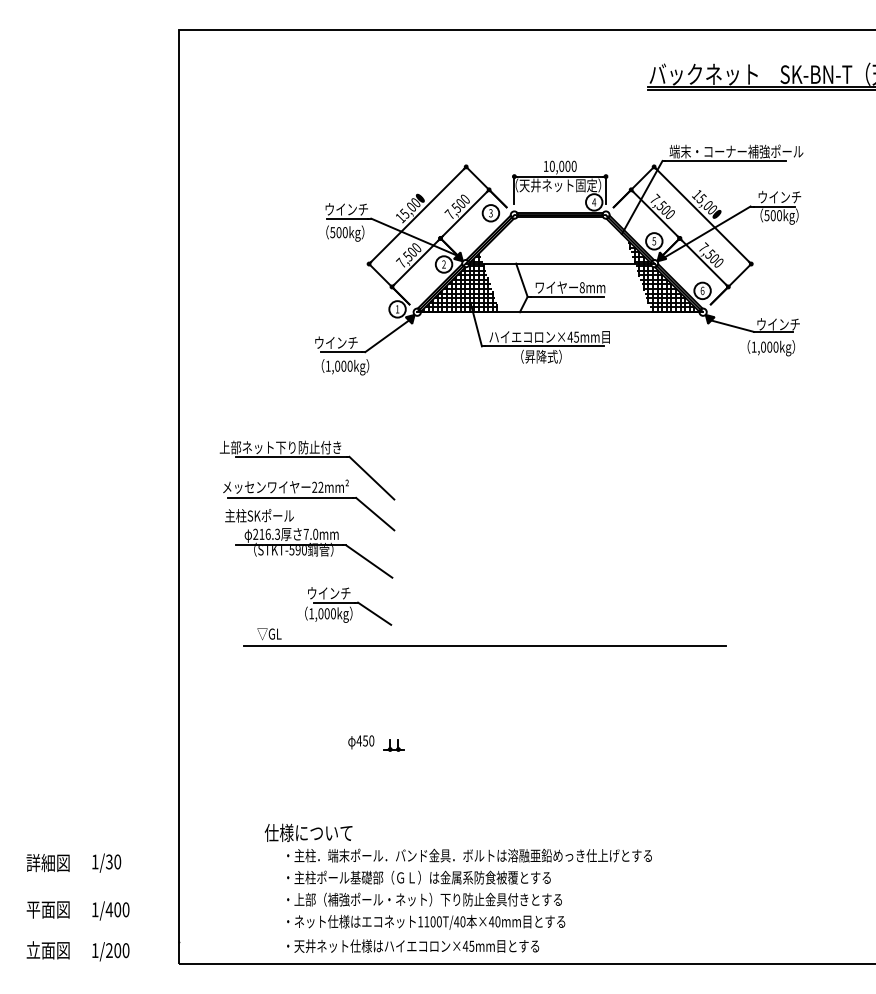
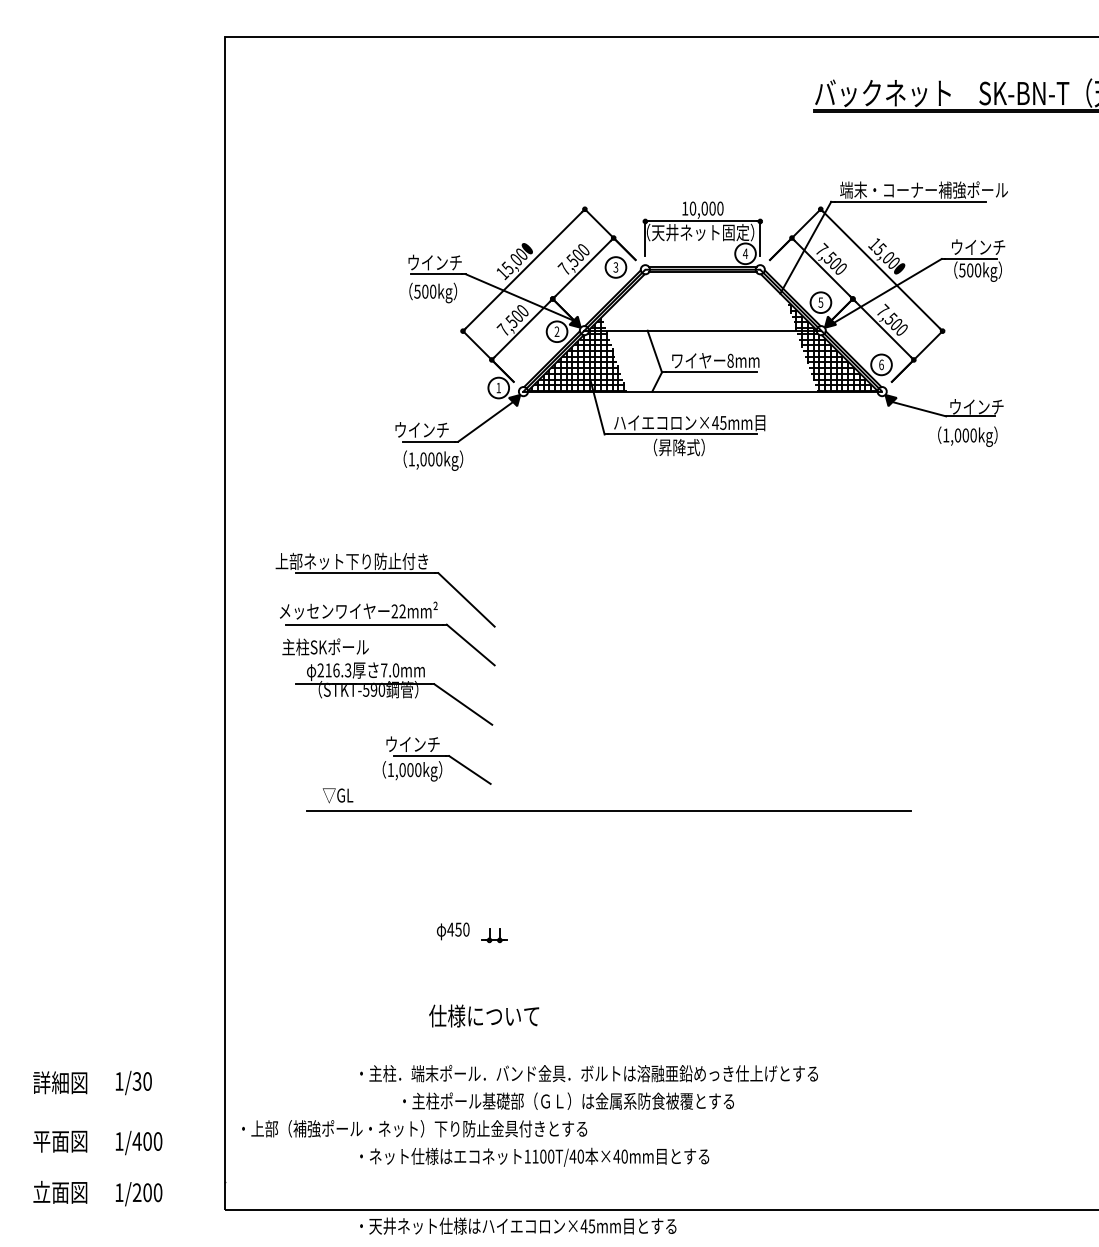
text: (308, 832) -> (484, 1015), moved
text: (418, 877) -> (568, 1100), moved
text: (424, 899) -> (414, 1128), moved
text: (413, 945) -> (518, 1225), moved

